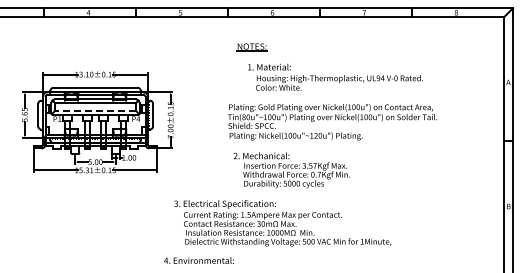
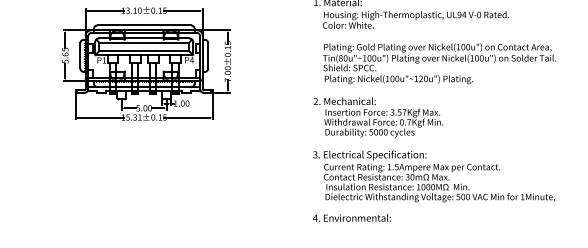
line: (95, 110) -> (144, 50), dashed -> solid
text: (332, 122) -> (439, 64), moved
text: (291, 170) -> (378, 117), moved
text: (282, 223) -> (433, 176), moved
text: (198, 260) -> (351, 217), moved

